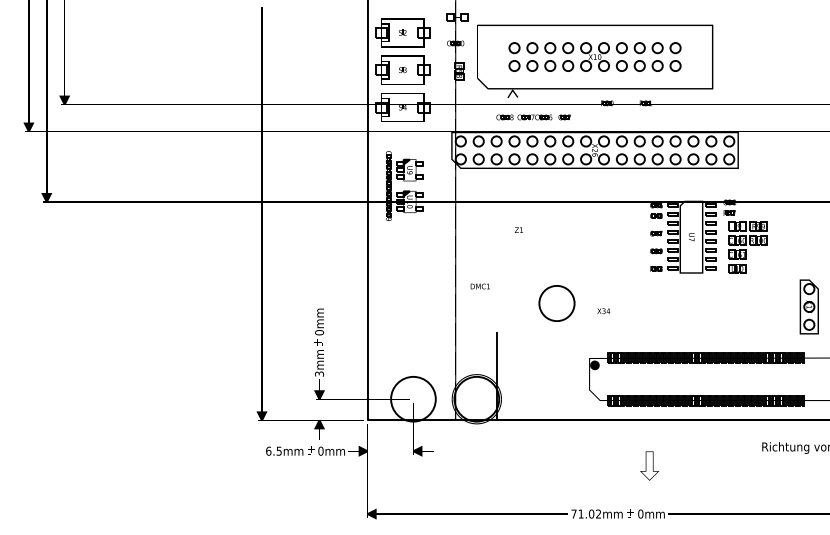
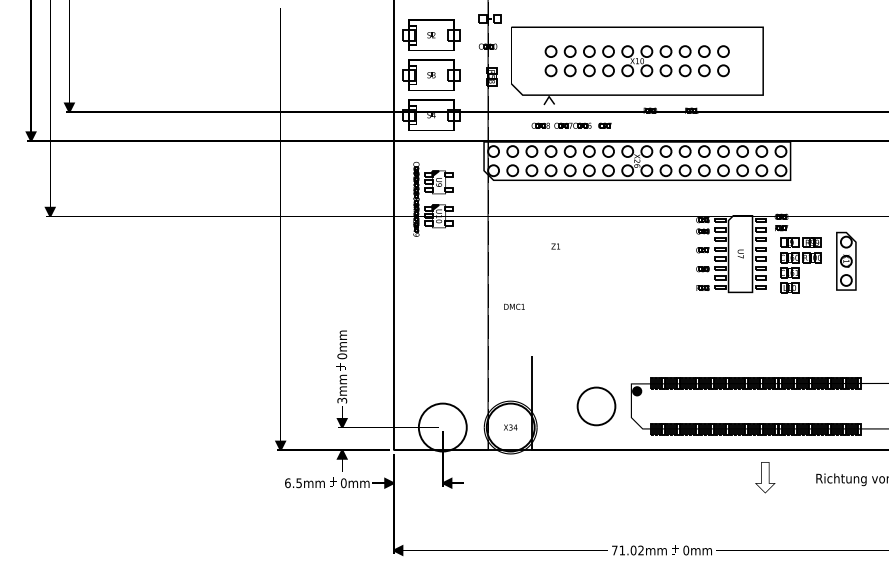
circle: (556, 303) -> (596, 406), moved
part: (808, 306) -> (845, 260), moved
text: (603, 311) -> (510, 427), moved
part: (649, 465) -> (765, 477), moved

